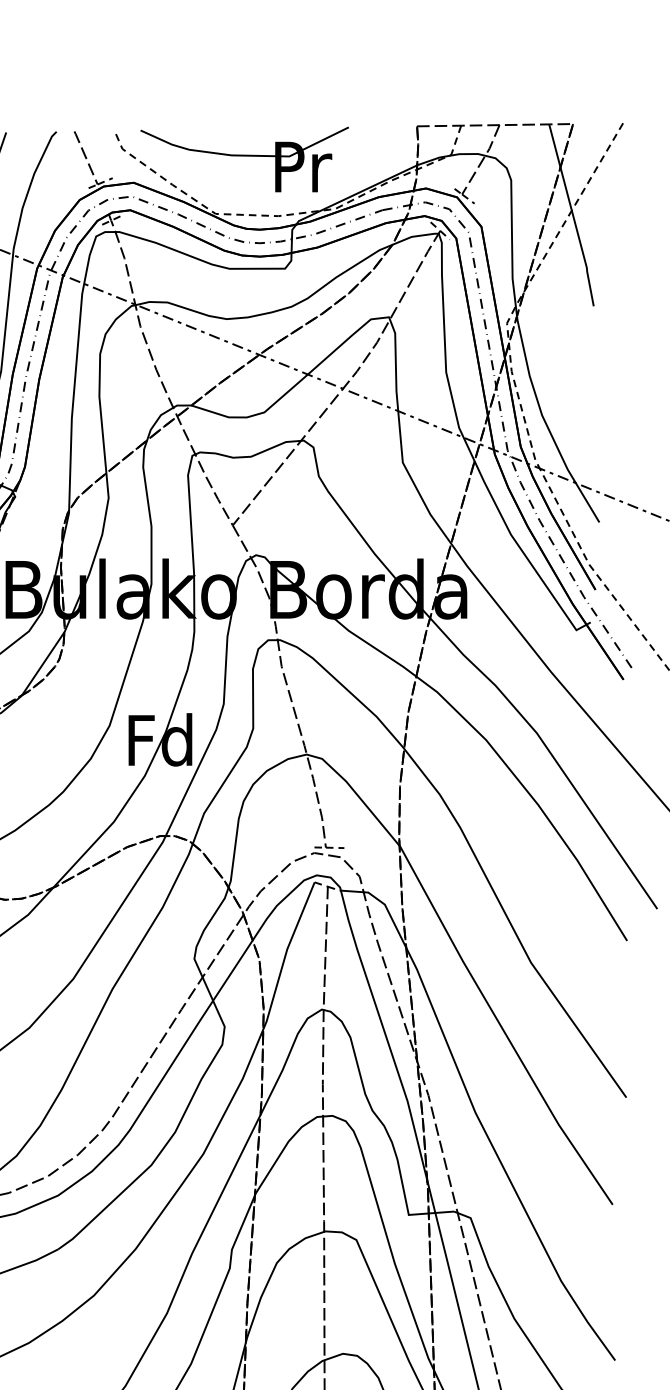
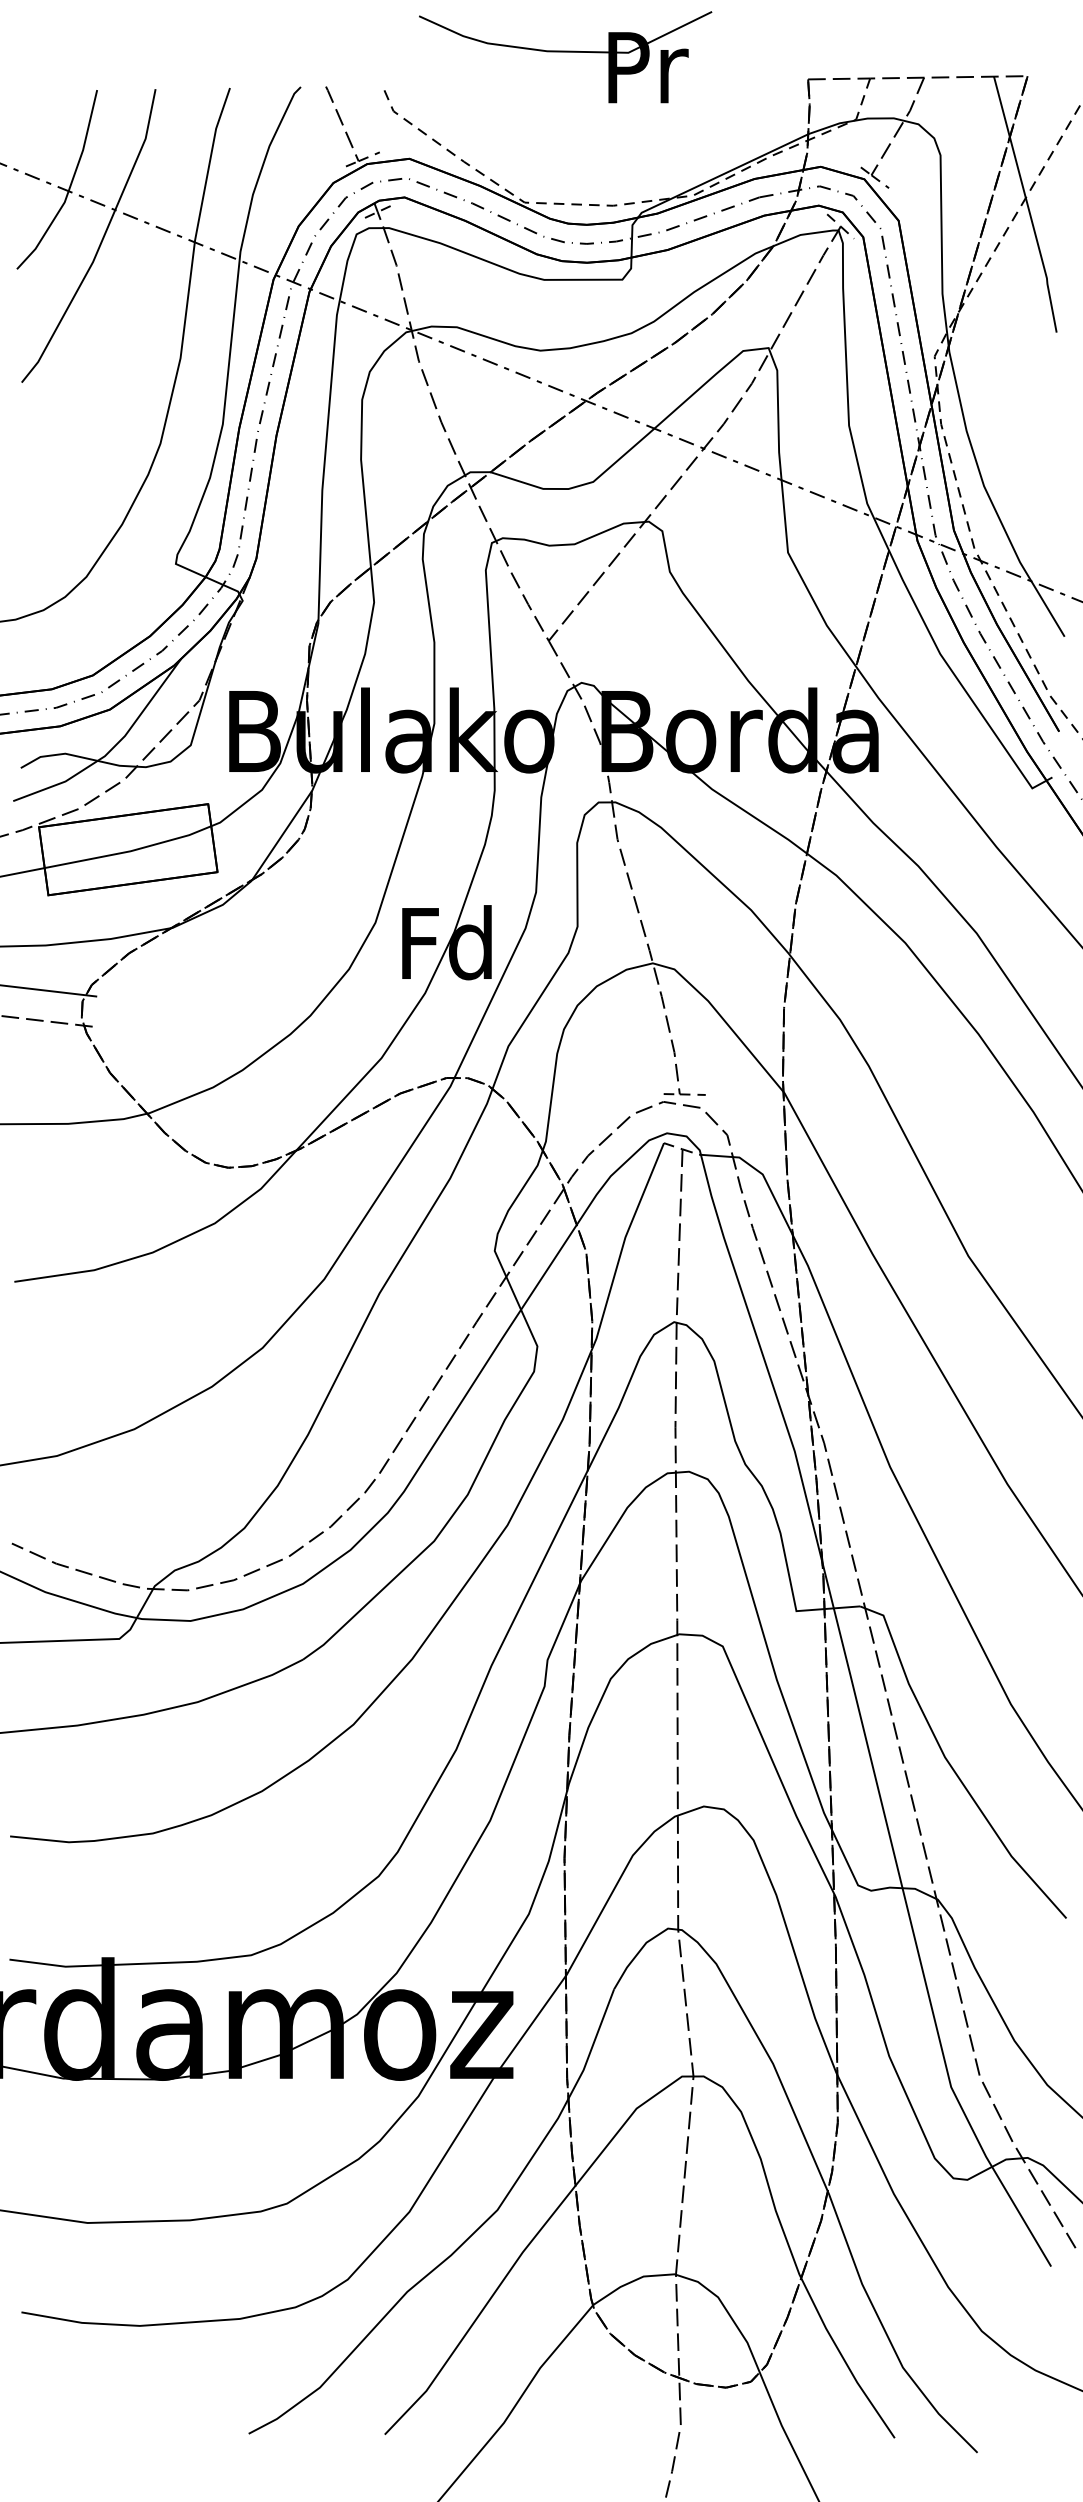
part: (244, 159) -> (565, 57), moved

